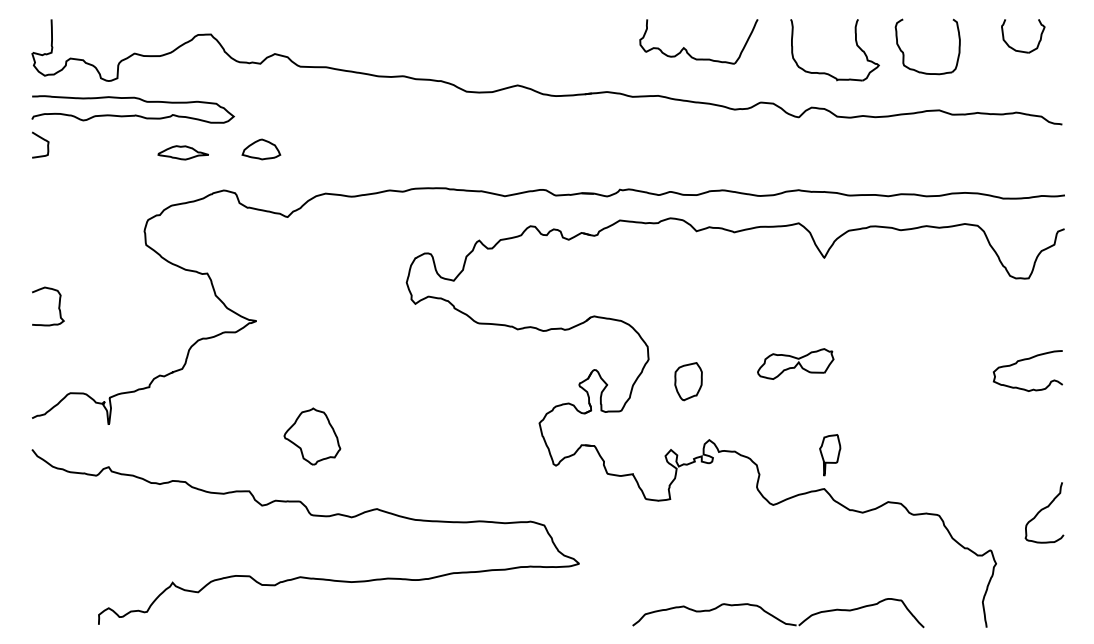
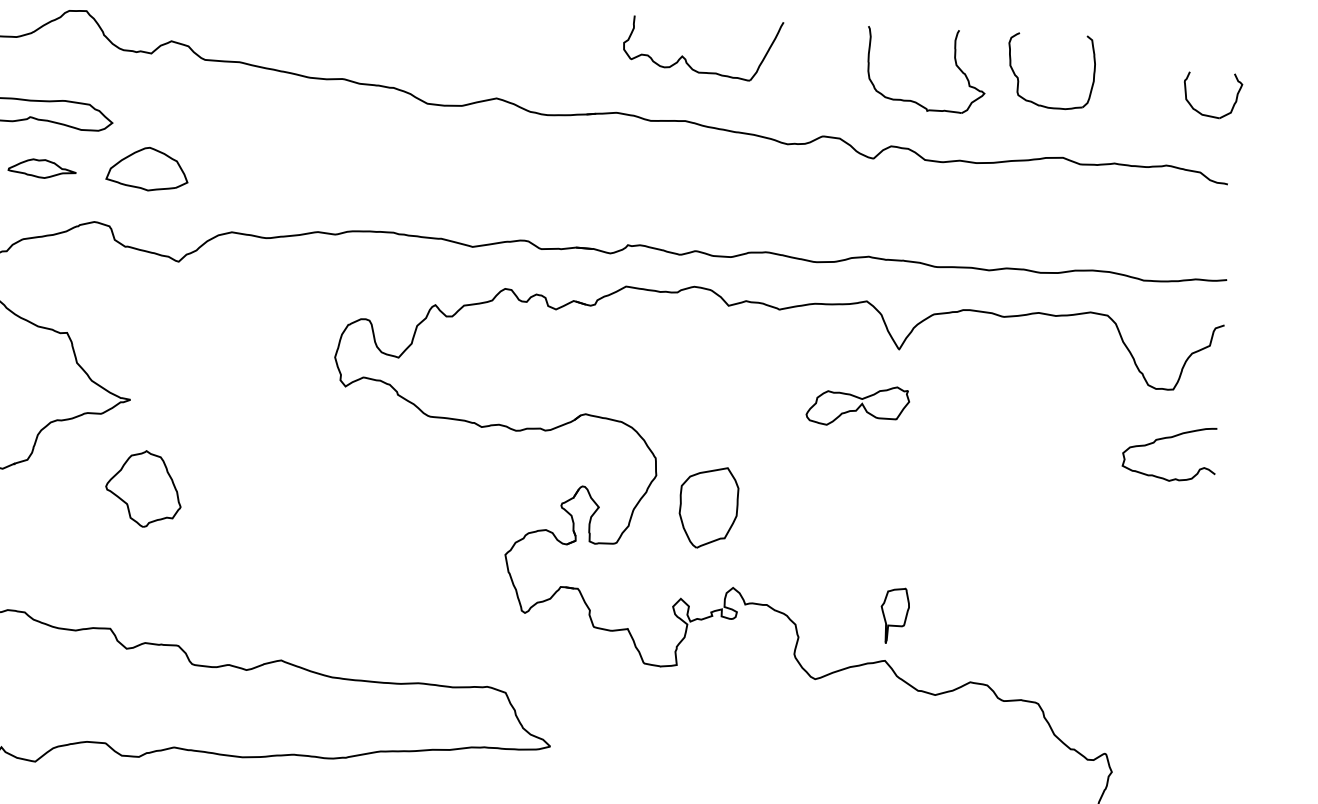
part: (687, 50) -> (687, 59), moved
part: (1022, 50) -> (1211, 114), moved
part: (261, 149) -> (147, 169), size x1.6
curve: (1025, 360) -> (1166, 439), moved
part: (795, 363) -> (857, 405), moved
part: (688, 381) -> (708, 507), size x1.6
part: (312, 436) -> (143, 488), moved
curve: (1042, 510) -> (1177, 703), removed

